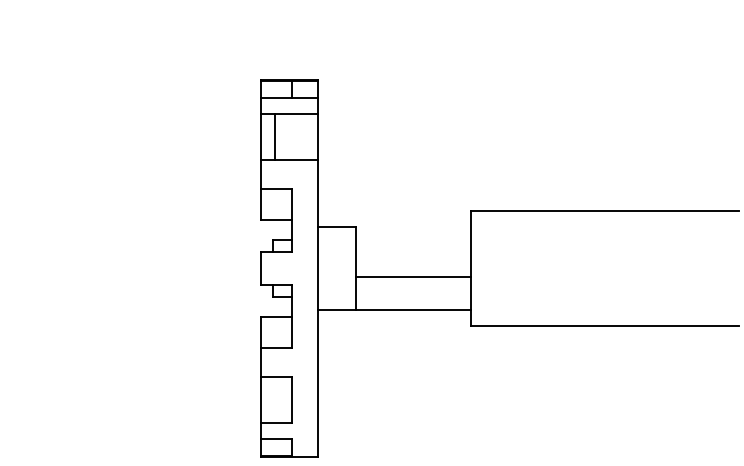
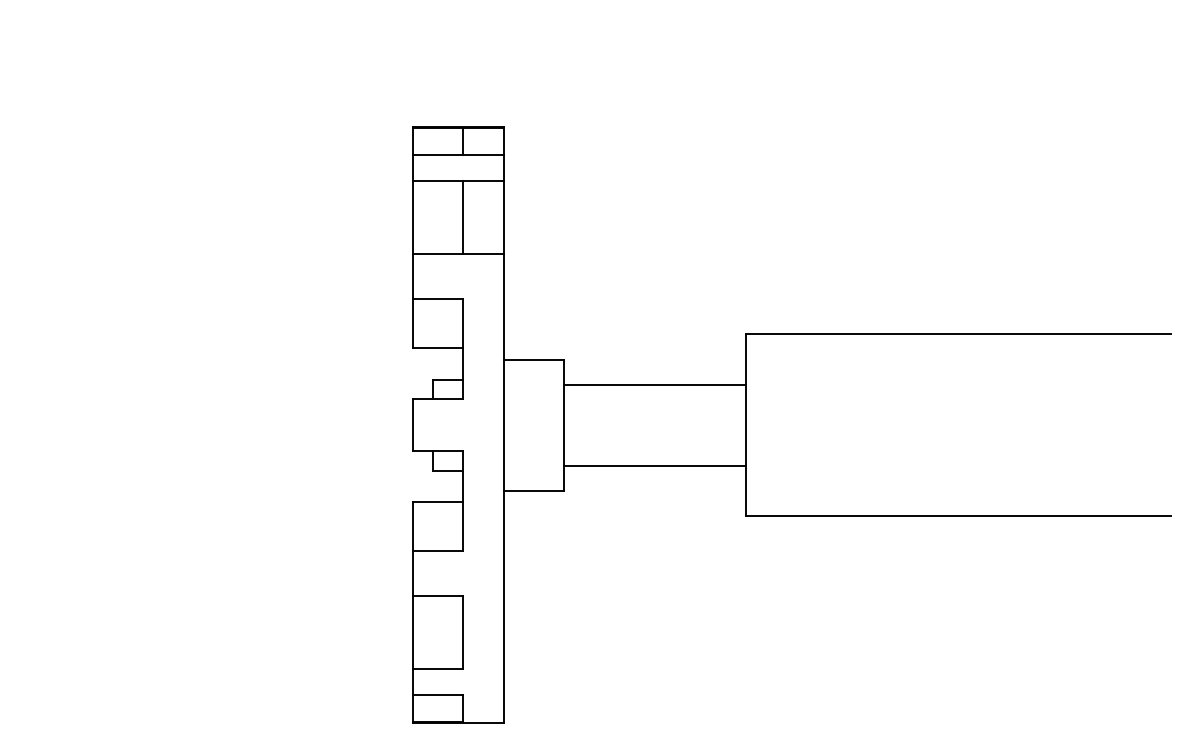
line: (275, 137) -> (463, 217), moved
line: (413, 276) -> (654, 384), moved
line: (413, 310) -> (654, 466), moved

